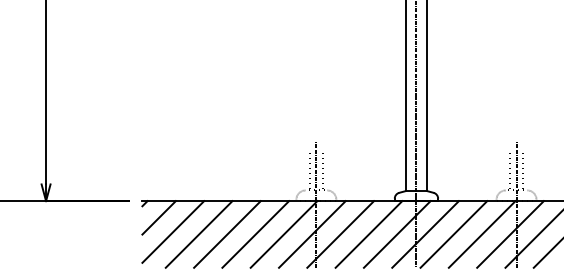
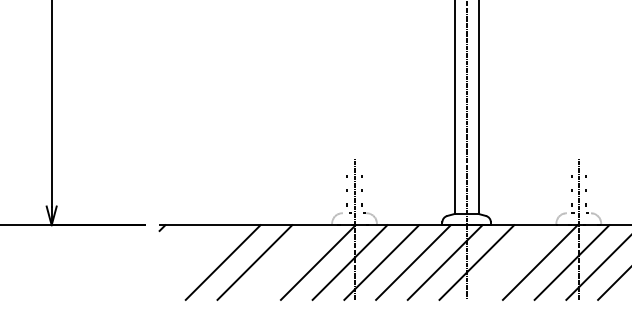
line: (158, 217) -> (177, 243), removed
line: (173, 231) -> (194, 259), removed
line: (255, 234) -> (286, 262), removed
line: (453, 234) -> (508, 262), removed

